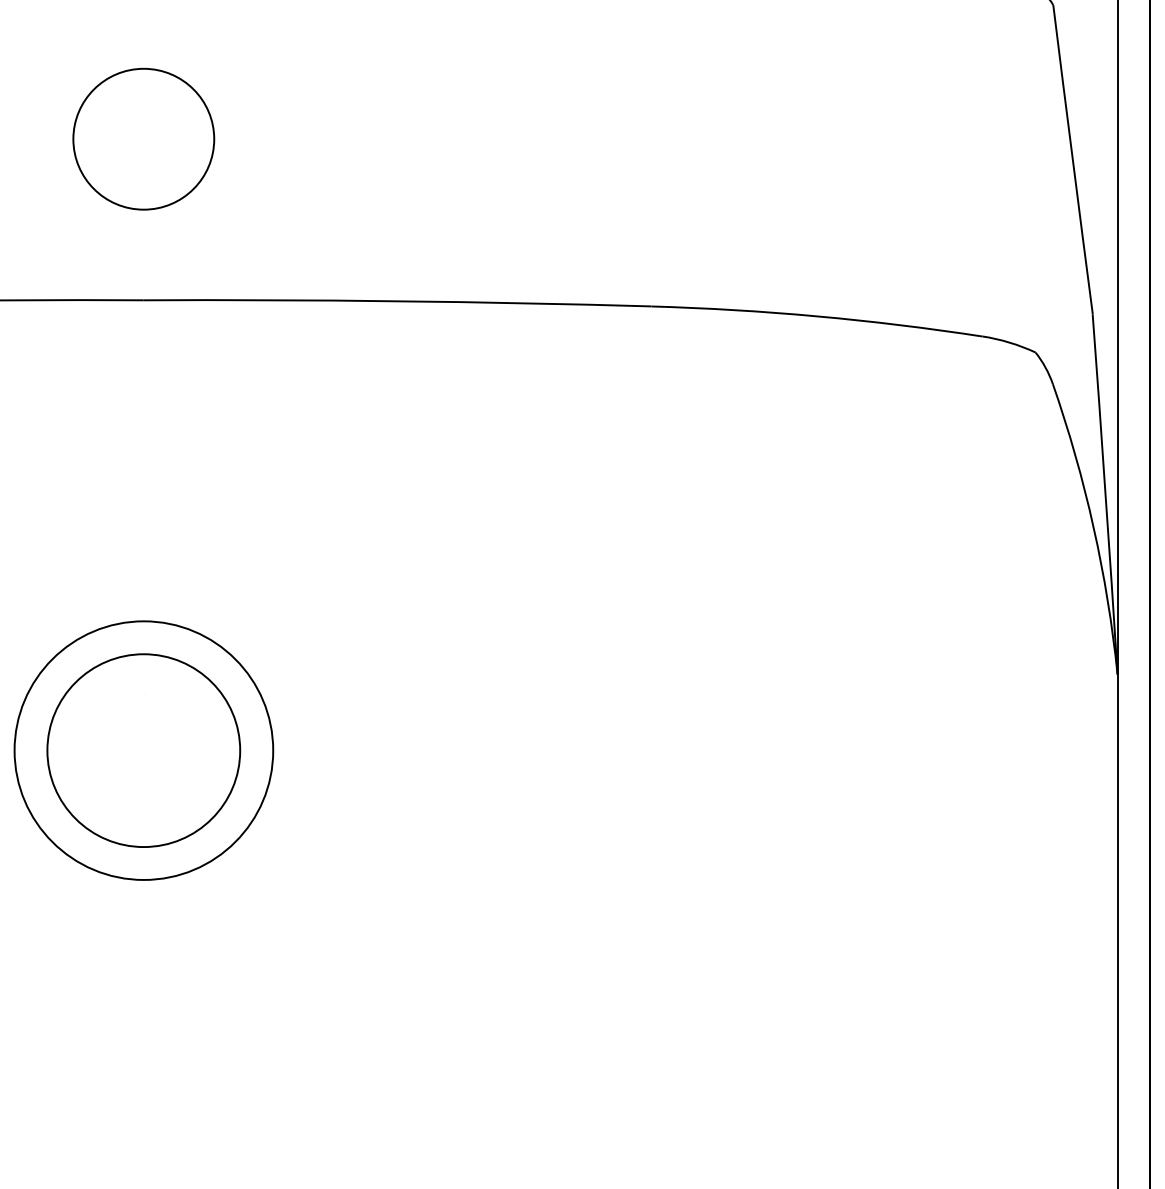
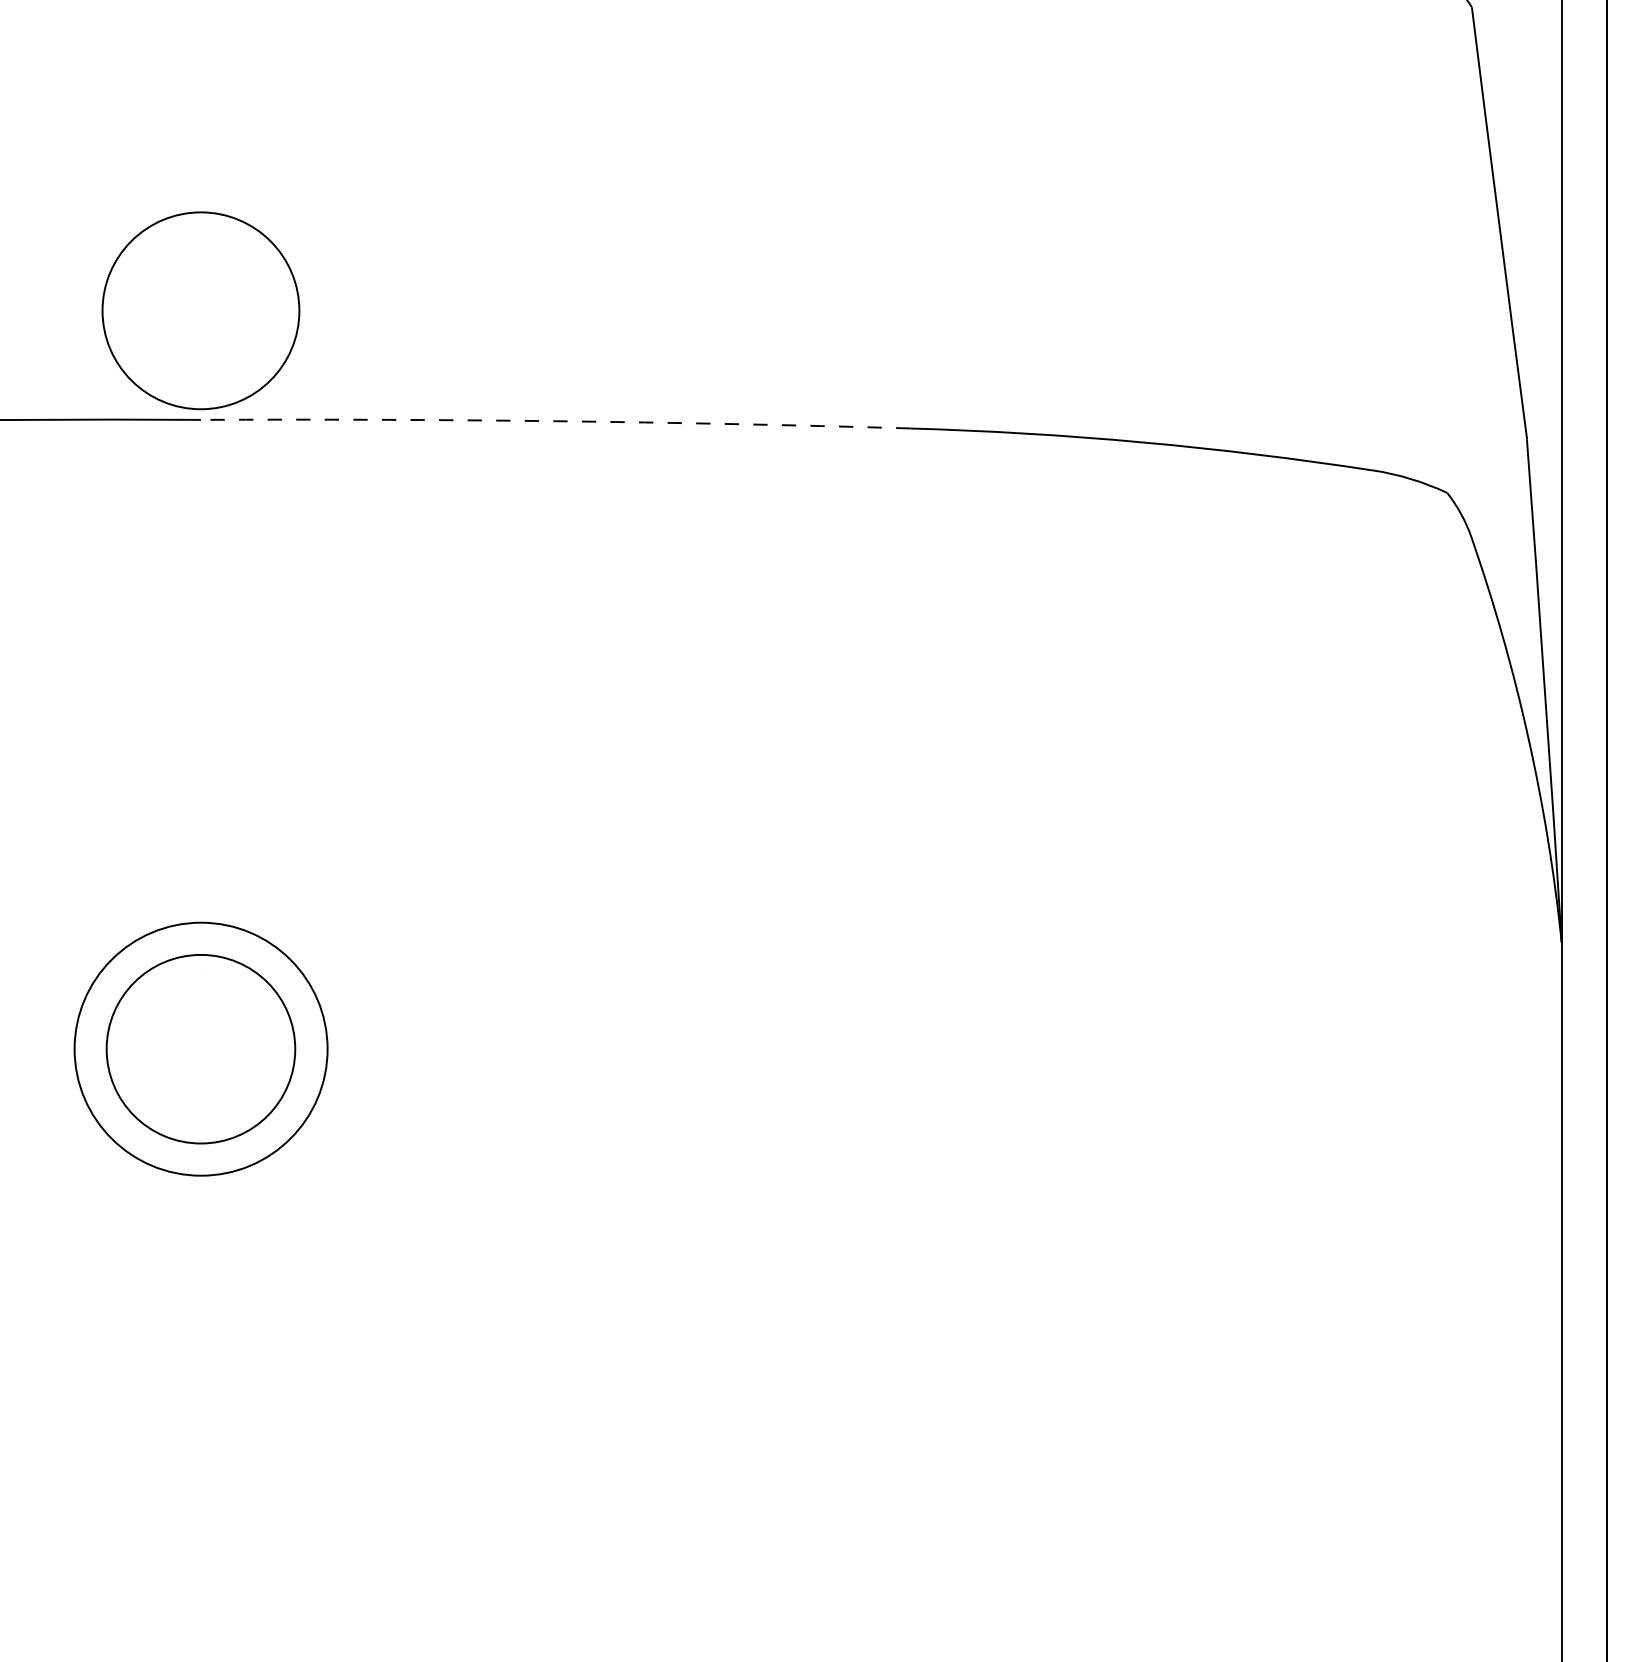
circle: (143, 139) -> (200, 310), moved
arc: (397, 301) -> (555, 421), solid -> dashed
circle: (143, 750) -> (200, 1048), size x0.7
circle: (143, 750) -> (200, 1048), size x0.7

